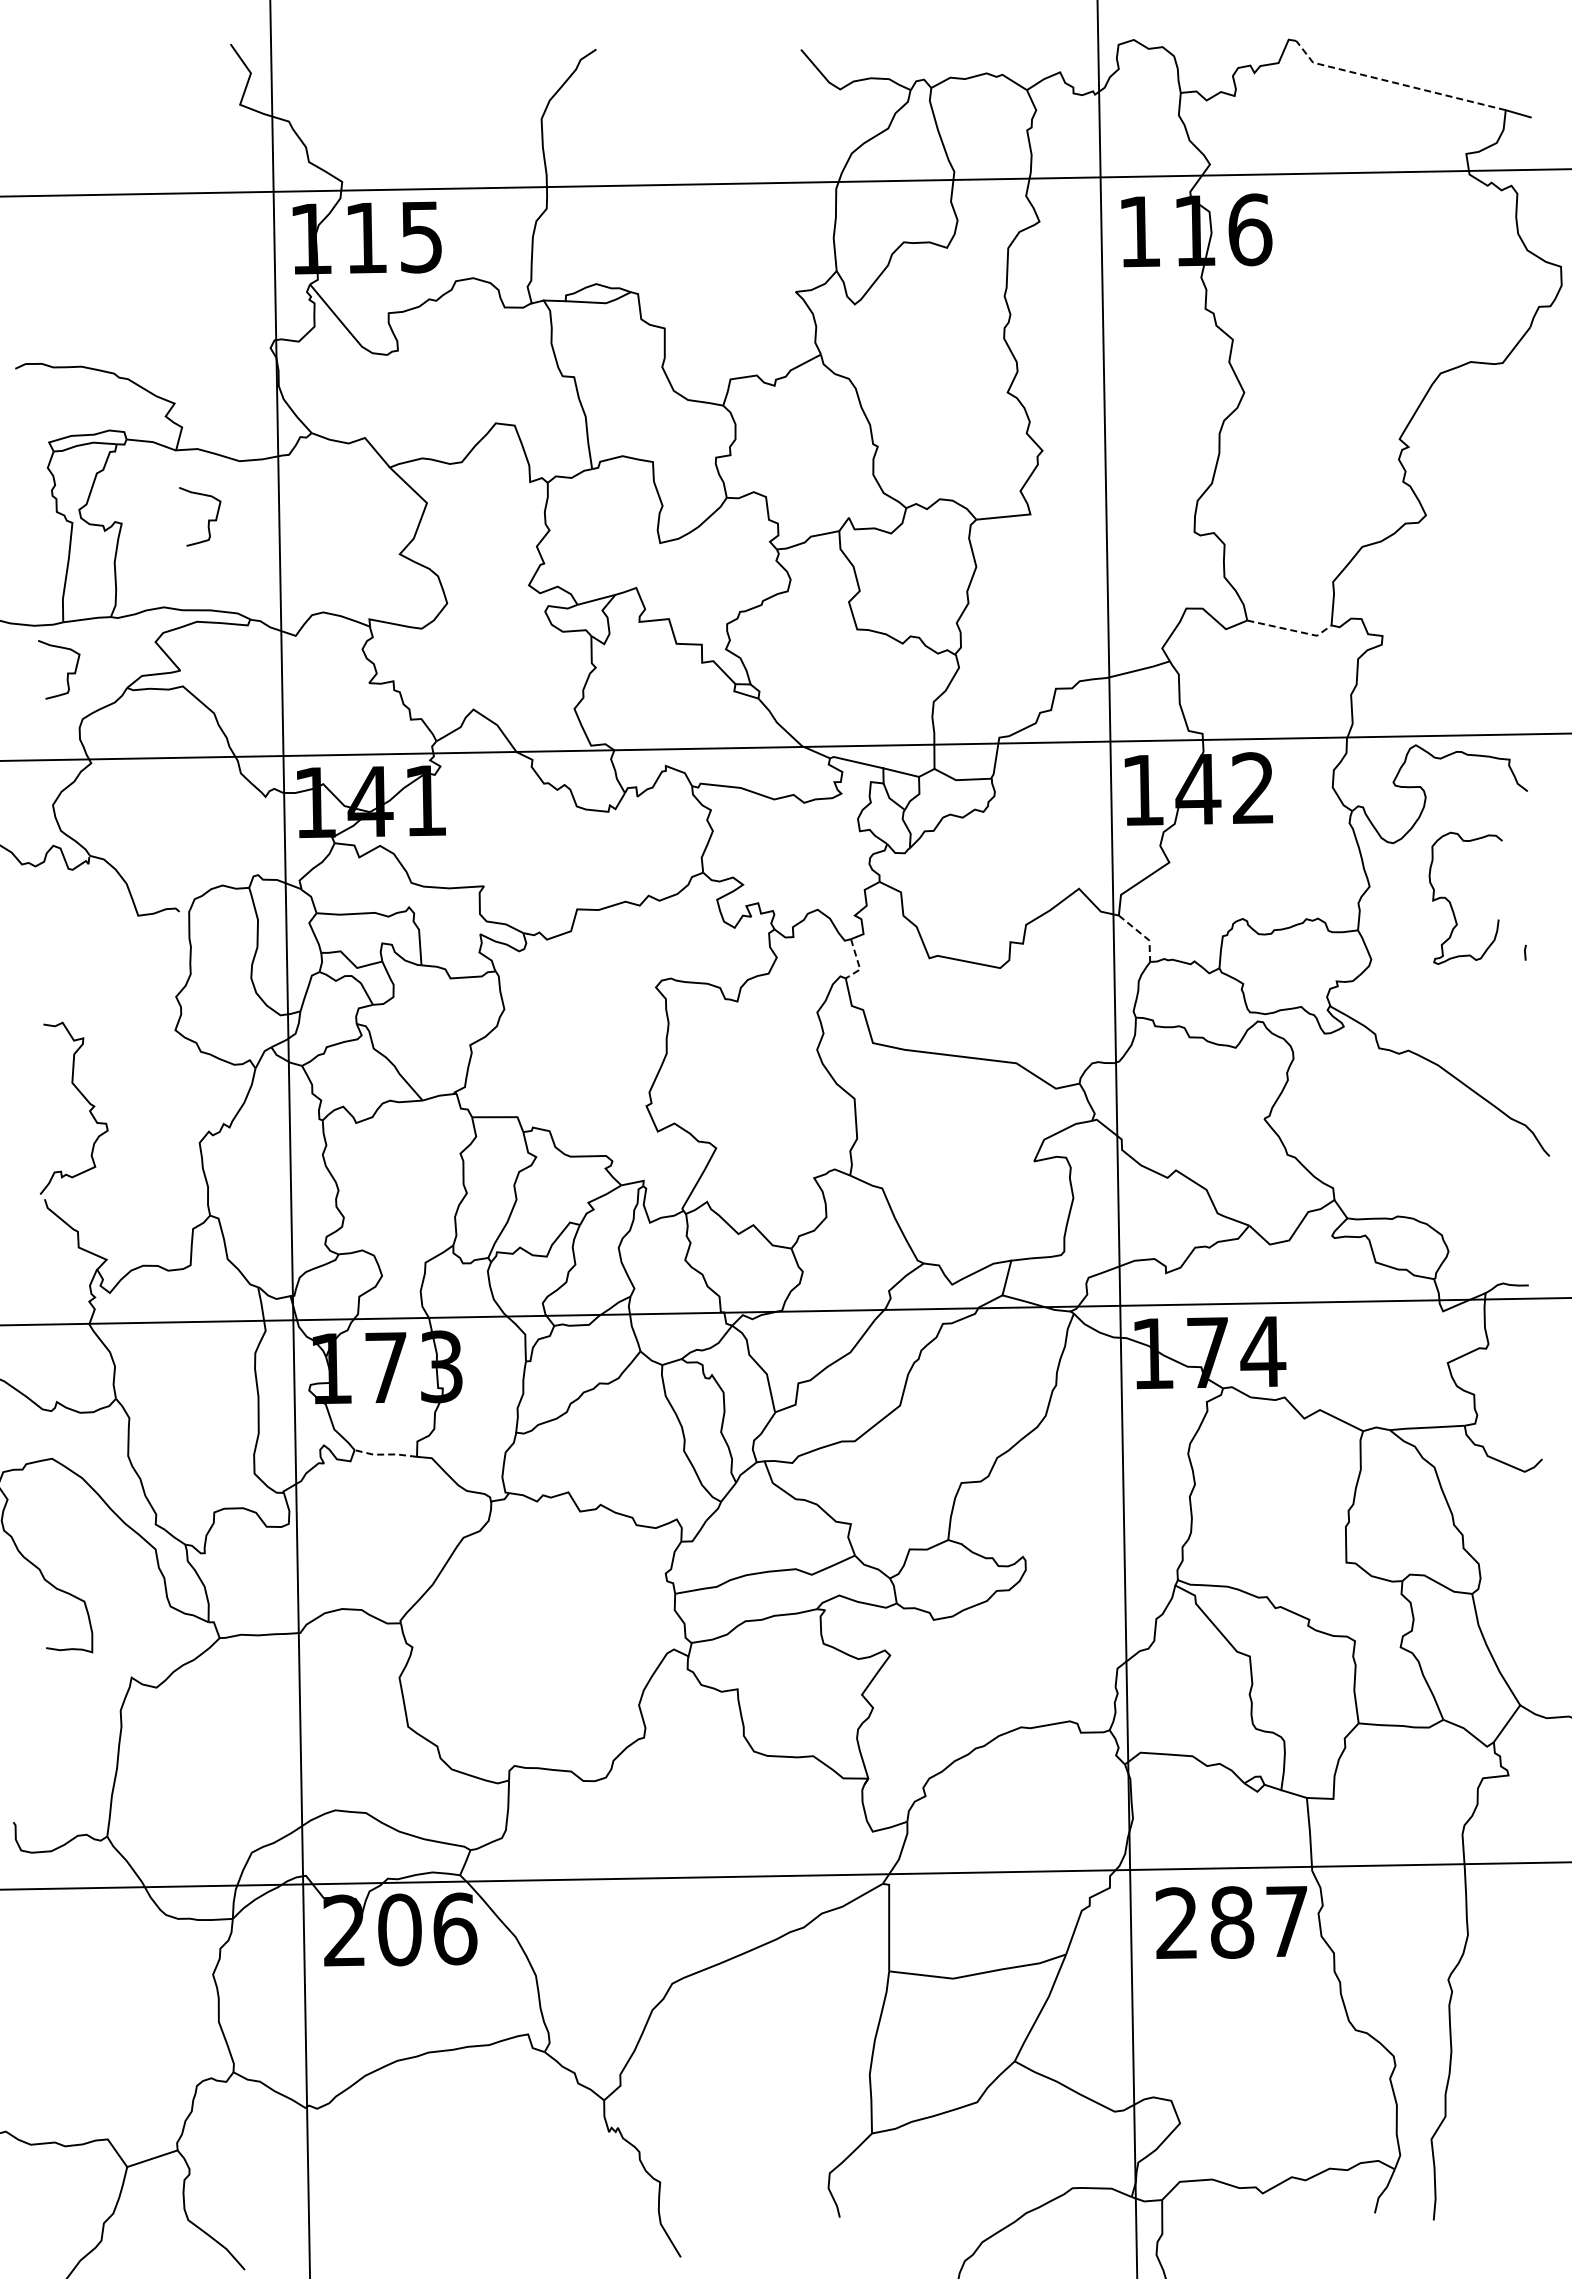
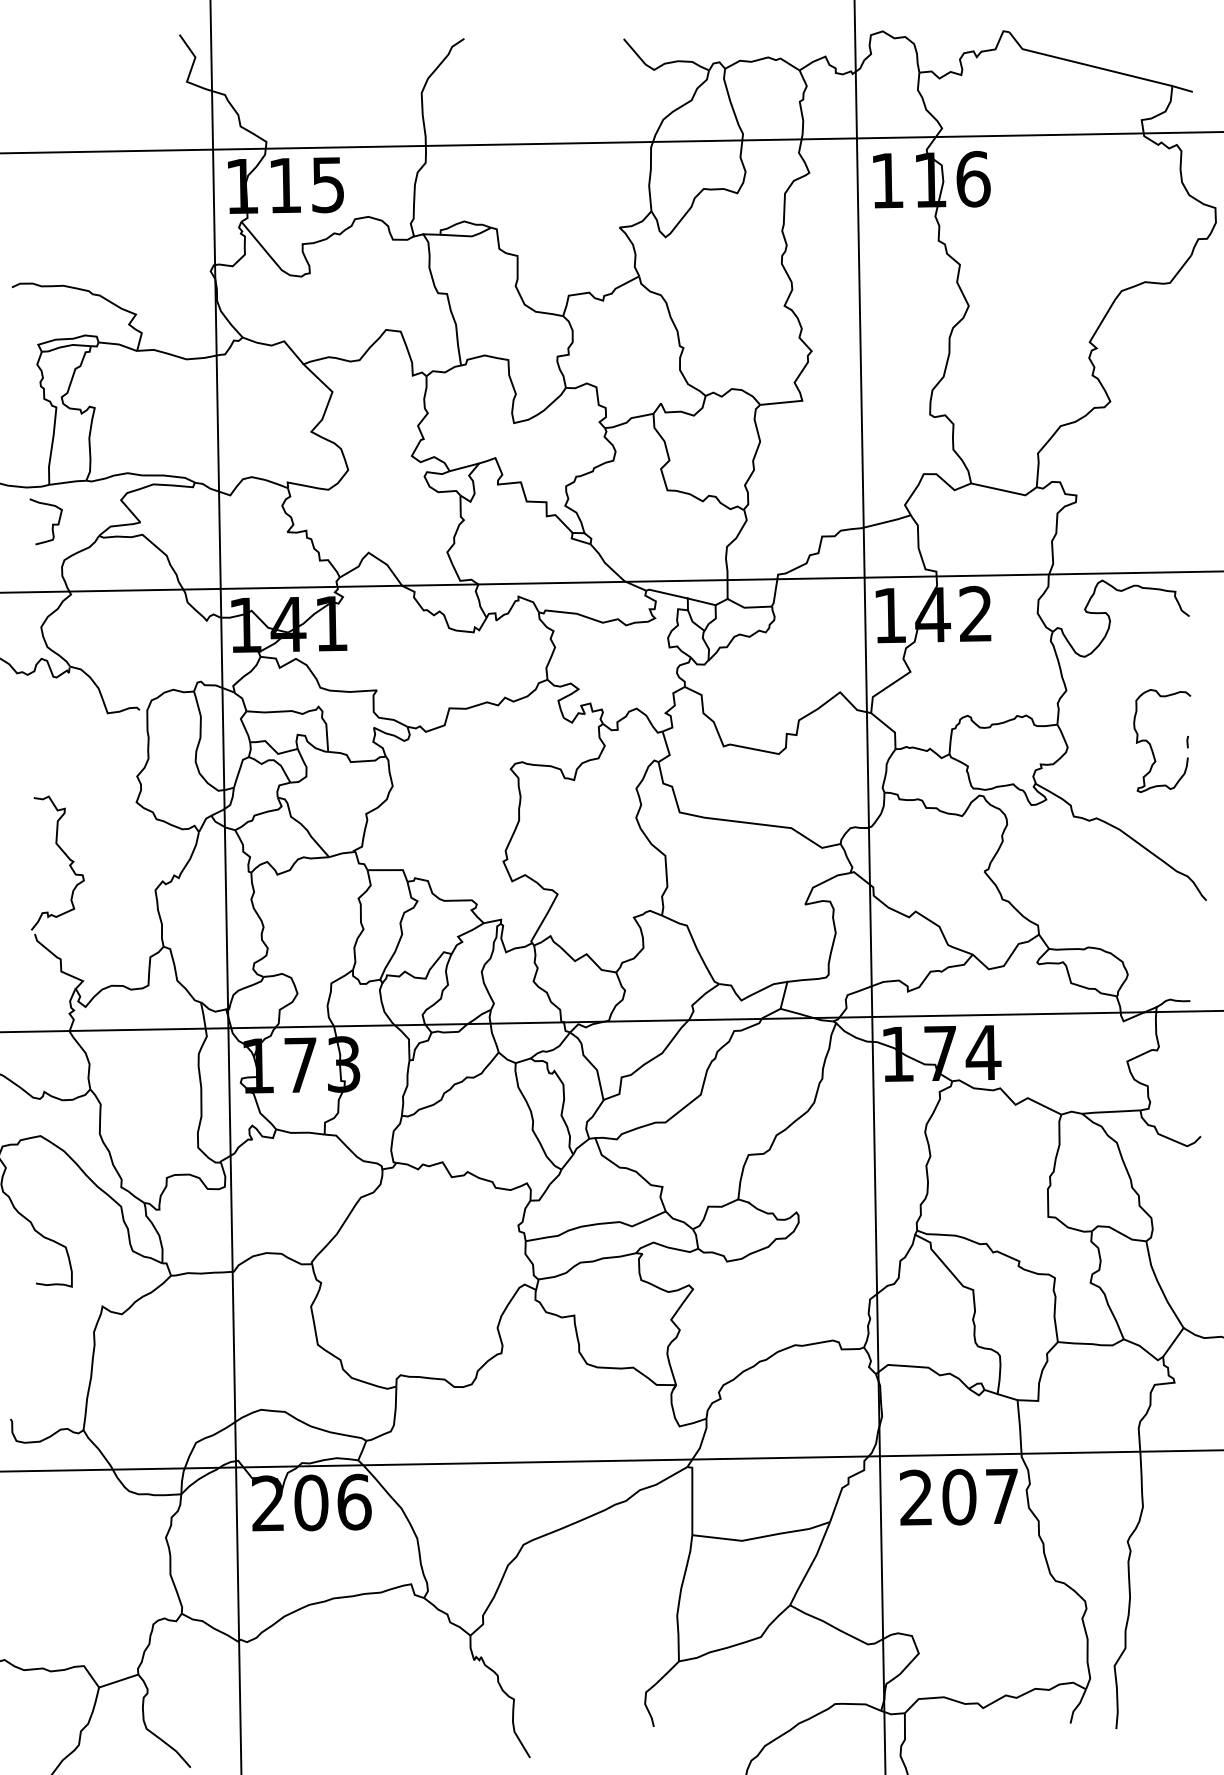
line: (1395, 82) -> (1086, 64), dashed -> solid
curve: (208, 519) -> (162, 404), removed
line: (1291, 630) -> (1005, 491), dashed -> solid
curve: (1451, 903) -> (1151, 745), moved
line: (1143, 935) -> (890, 728), dashed -> solid
line: (858, 963) -> (668, 750), dashed -> solid
line: (385, 1454) -> (300, 1132), dashed -> solid
text: (1232, 1922) -> (959, 1497), 287 -> 207

